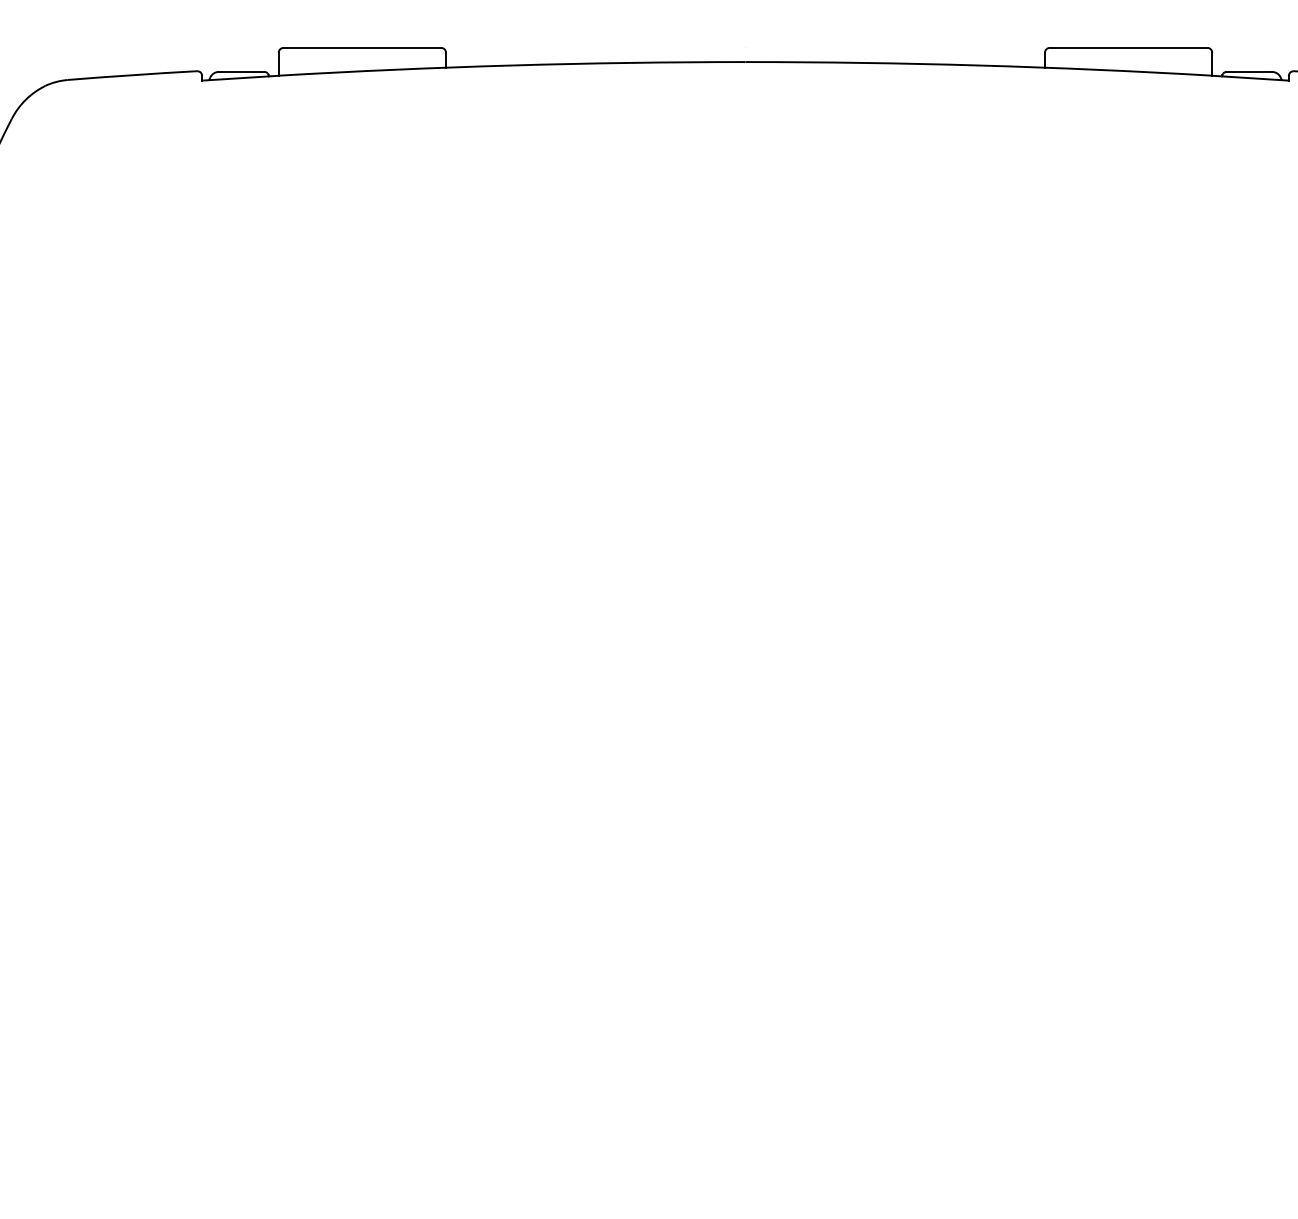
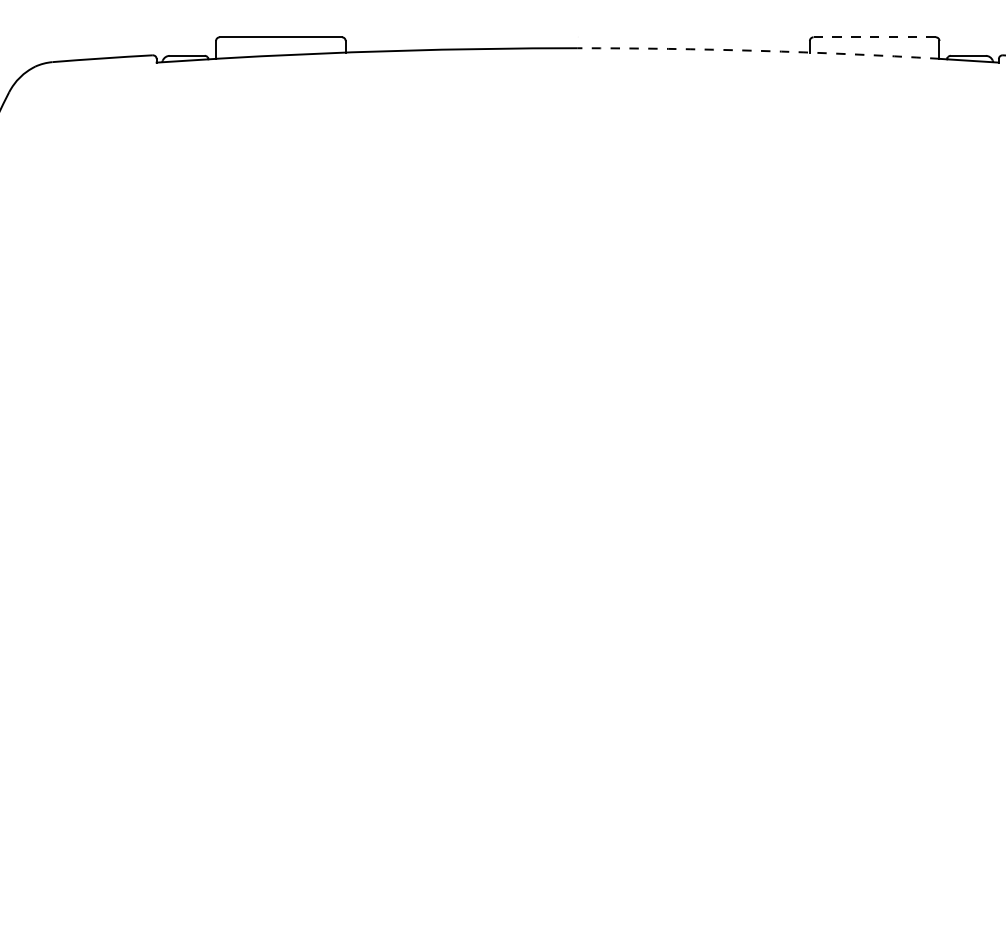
line: (1128, 48) -> (874, 37), solid -> dashed
arc: (978, 65) -> (758, 50), solid -> dashed

